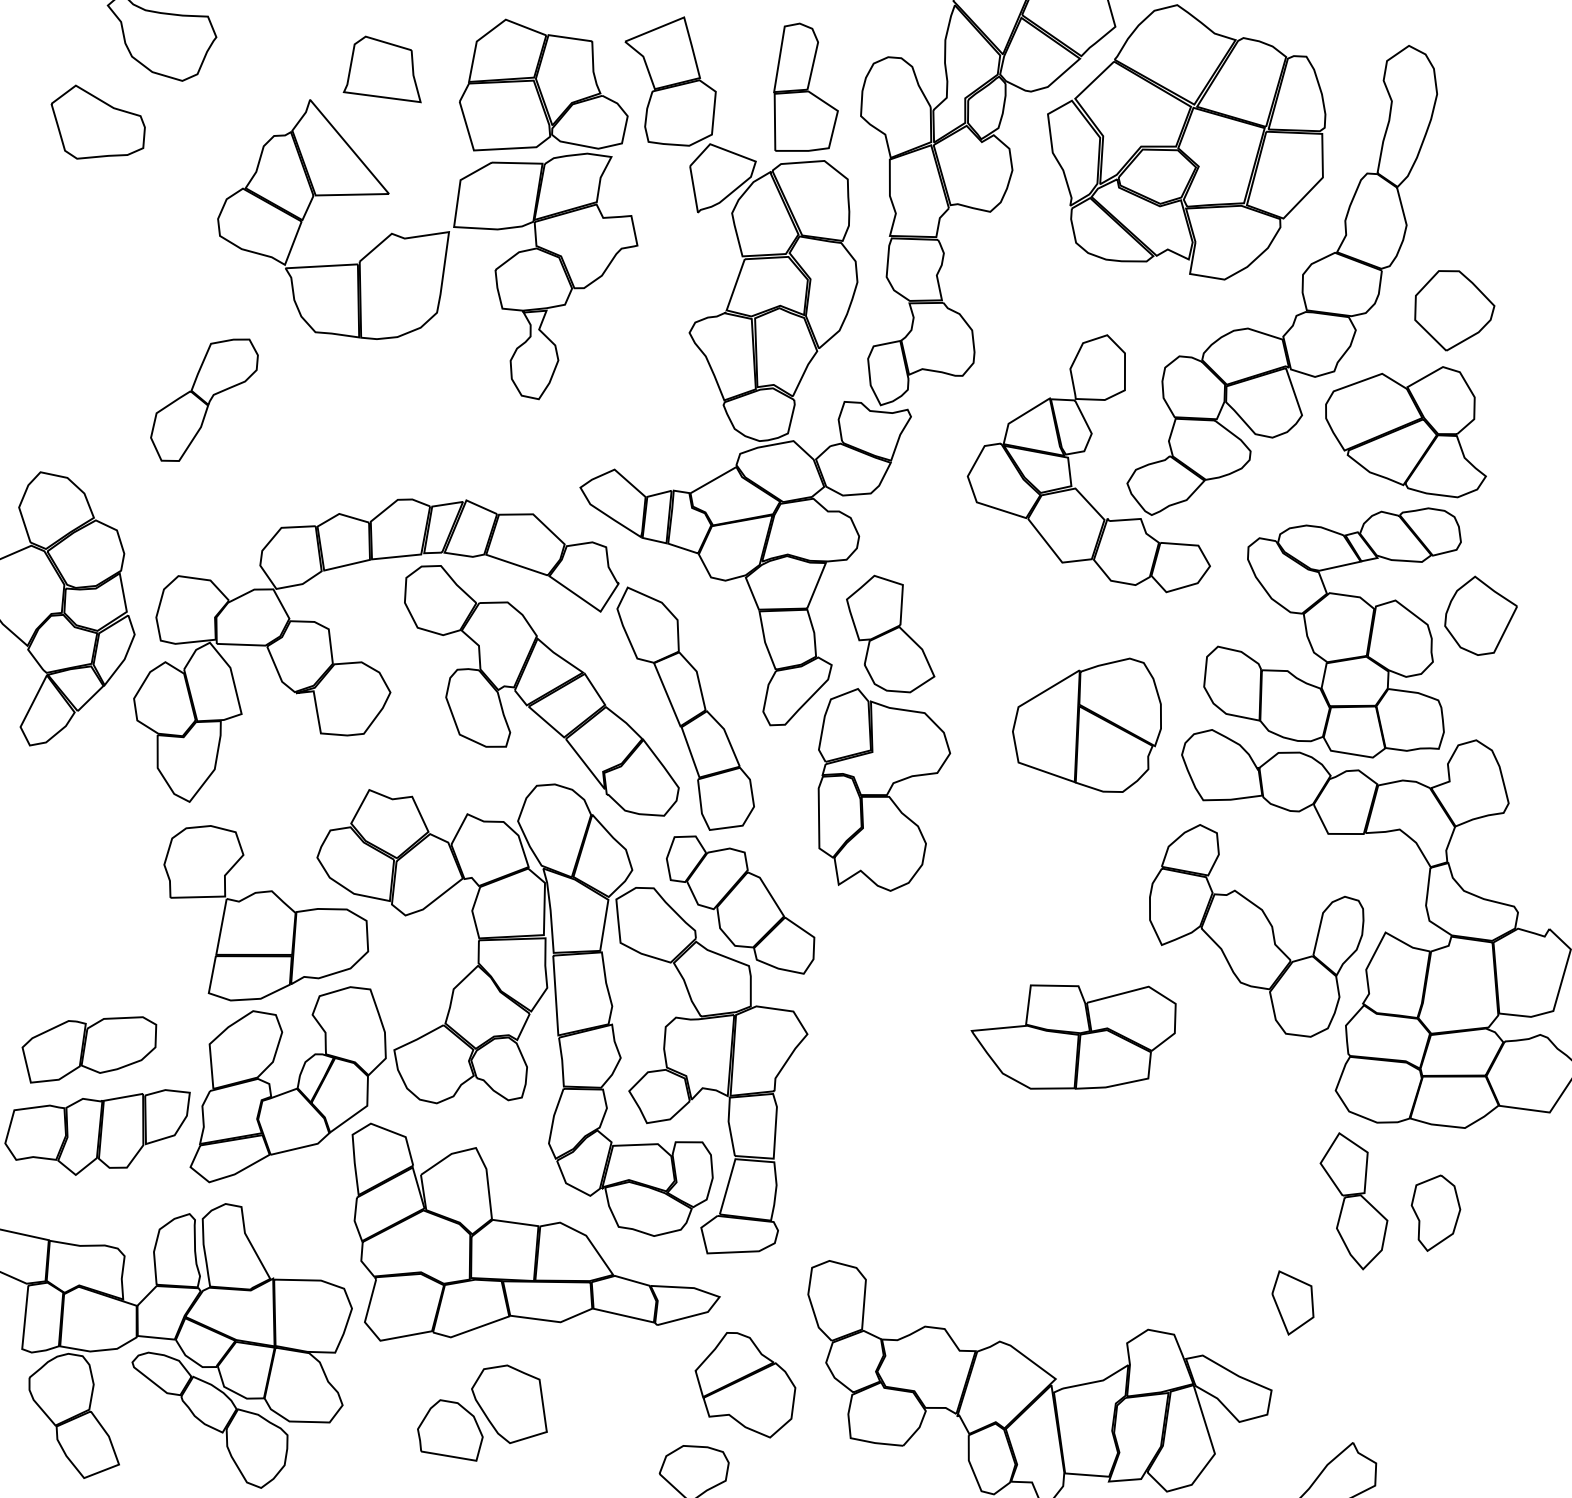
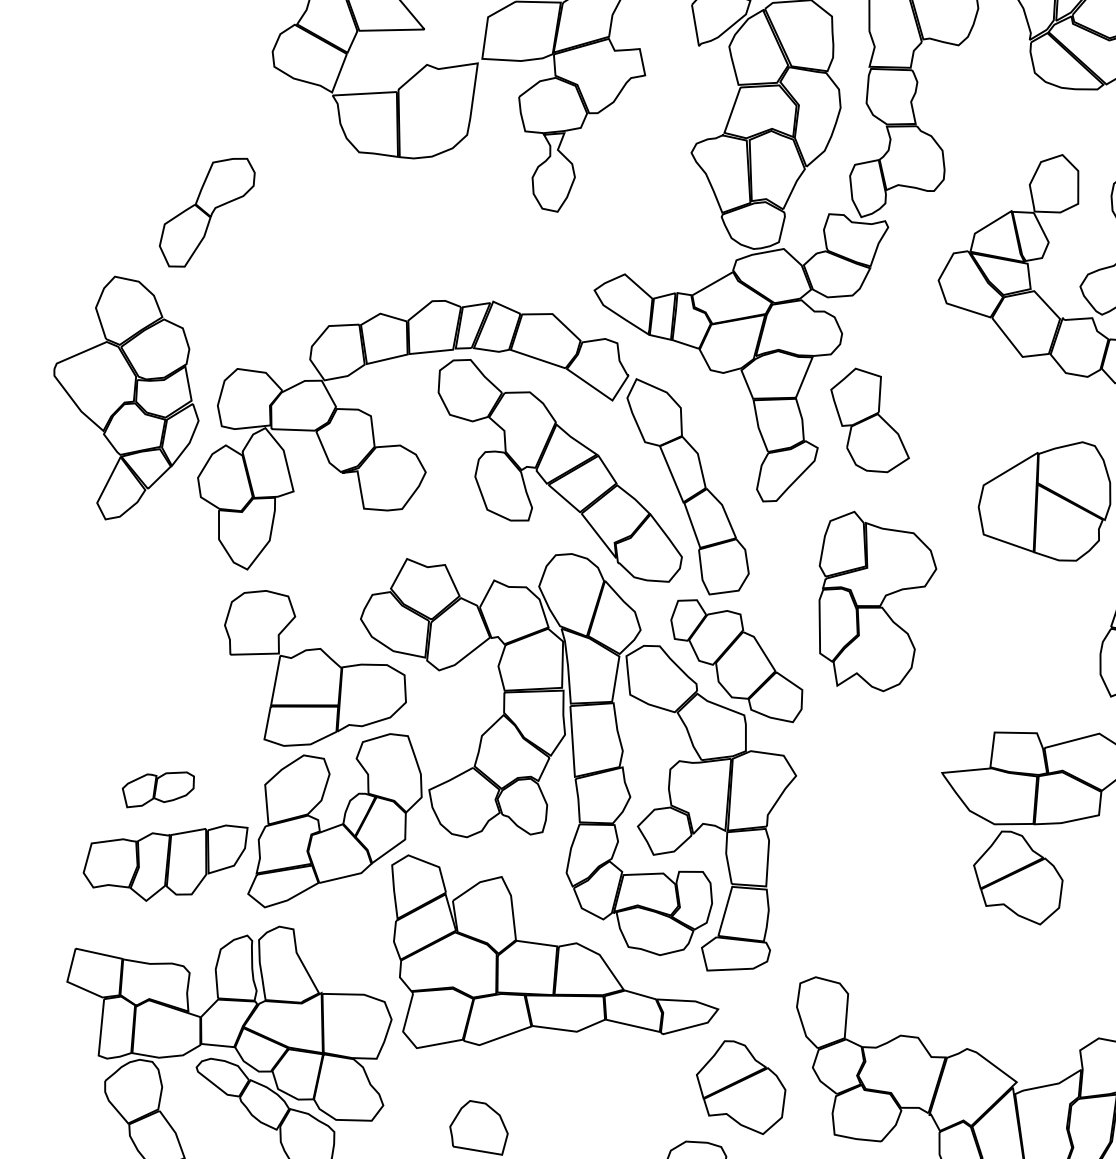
part: (204, 399) -> (207, 212), moved
part: (884, 789) -> (877, 601), moved
part: (89, 1049) -> (158, 789), size x0.6
part: (1057, 1149) -> (1018, 878), added
part: (509, 1403) -> (531, 1103), removed

